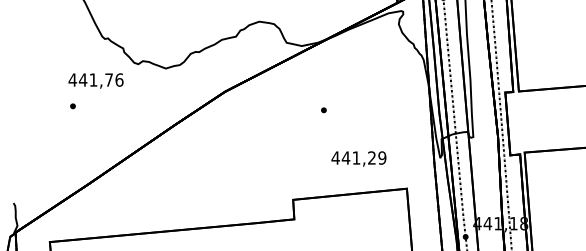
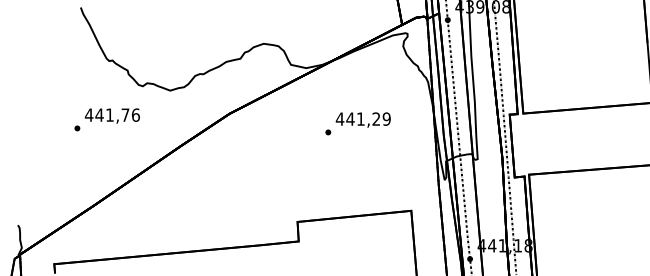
text: (95, 80) -> (111, 115), moved
text: (358, 158) -> (362, 119), moved

